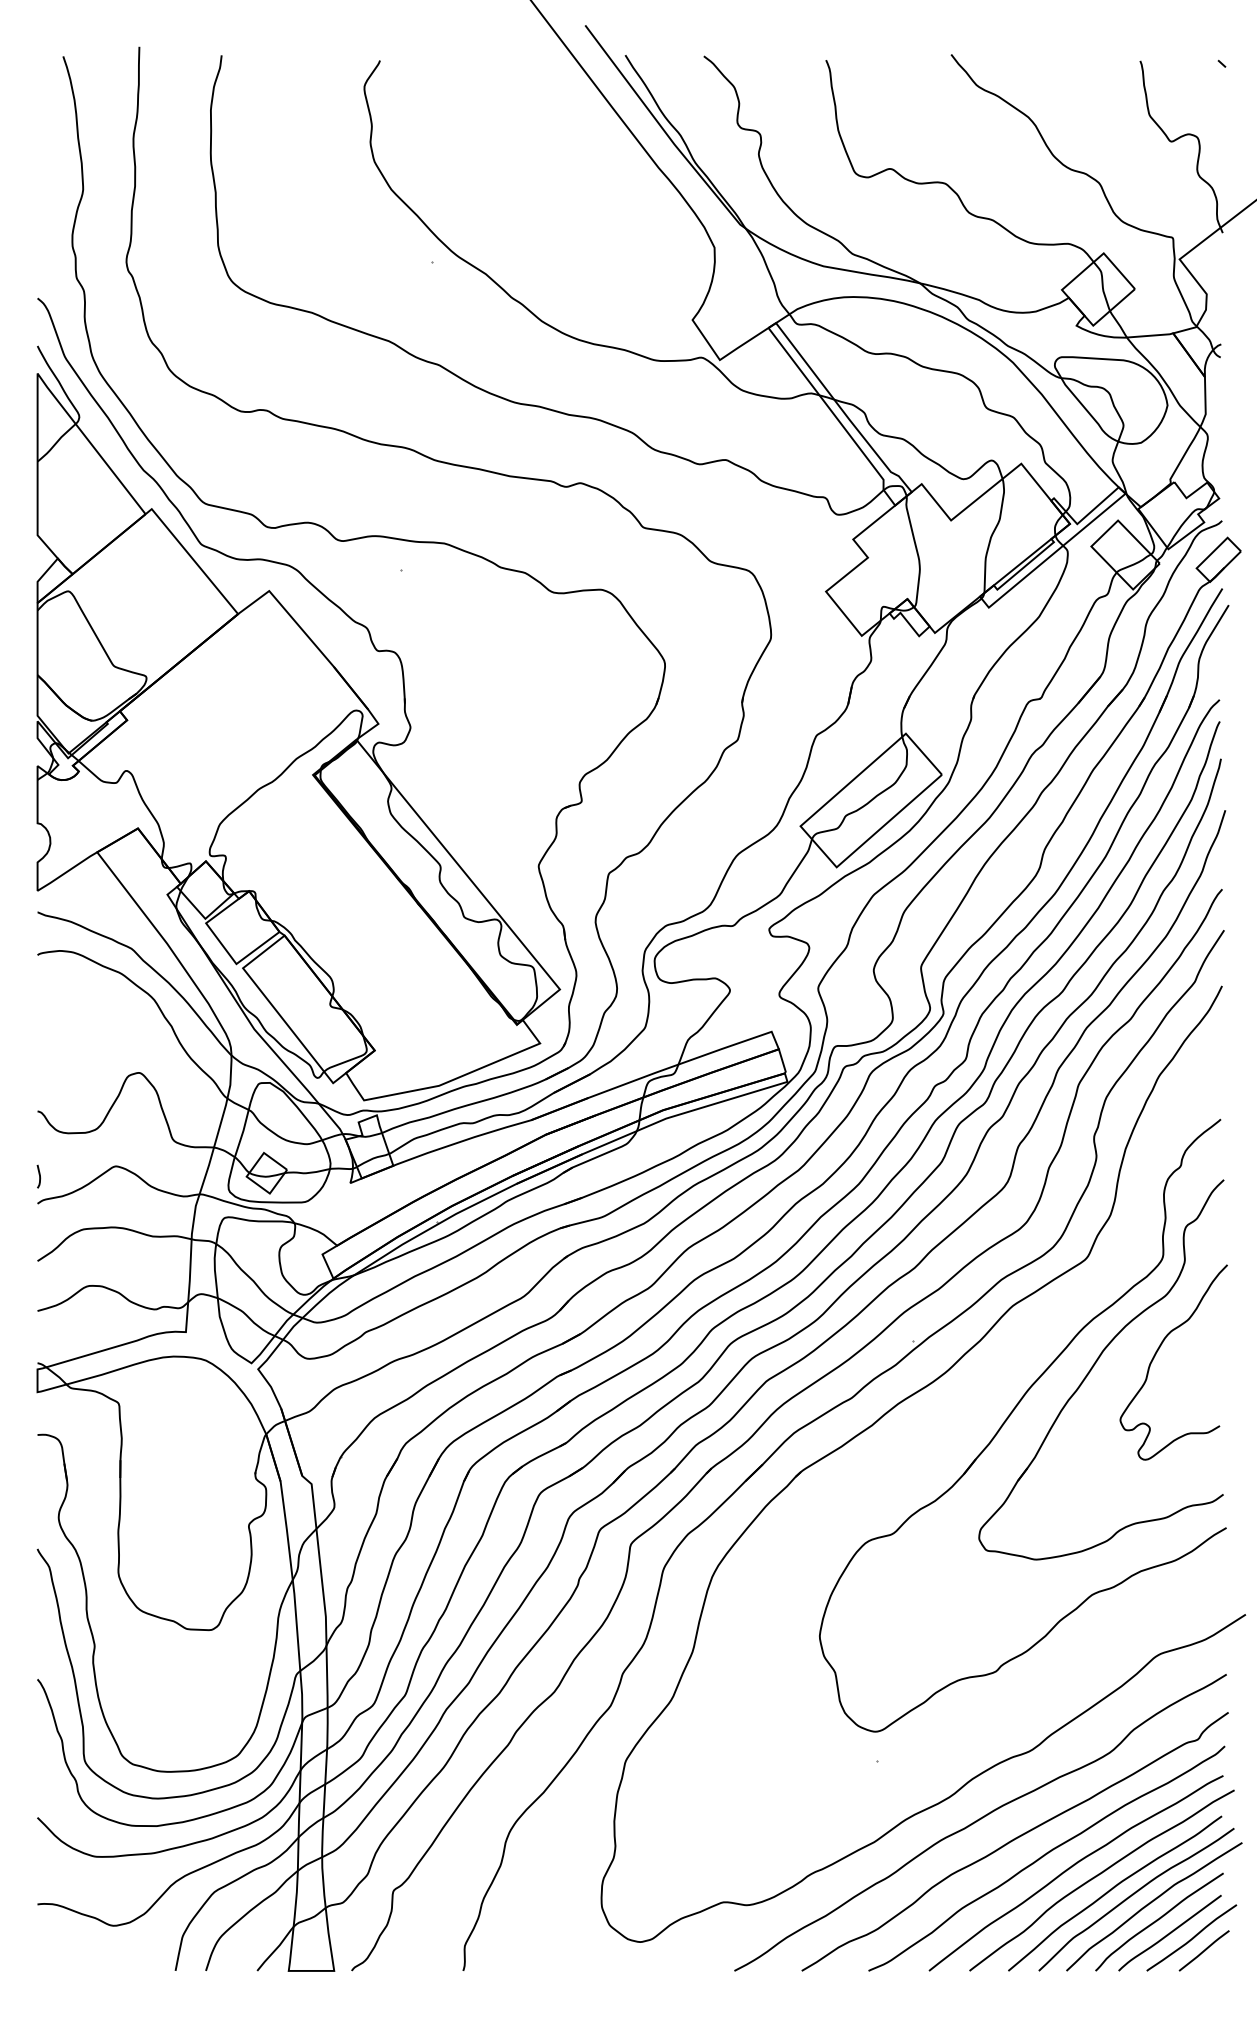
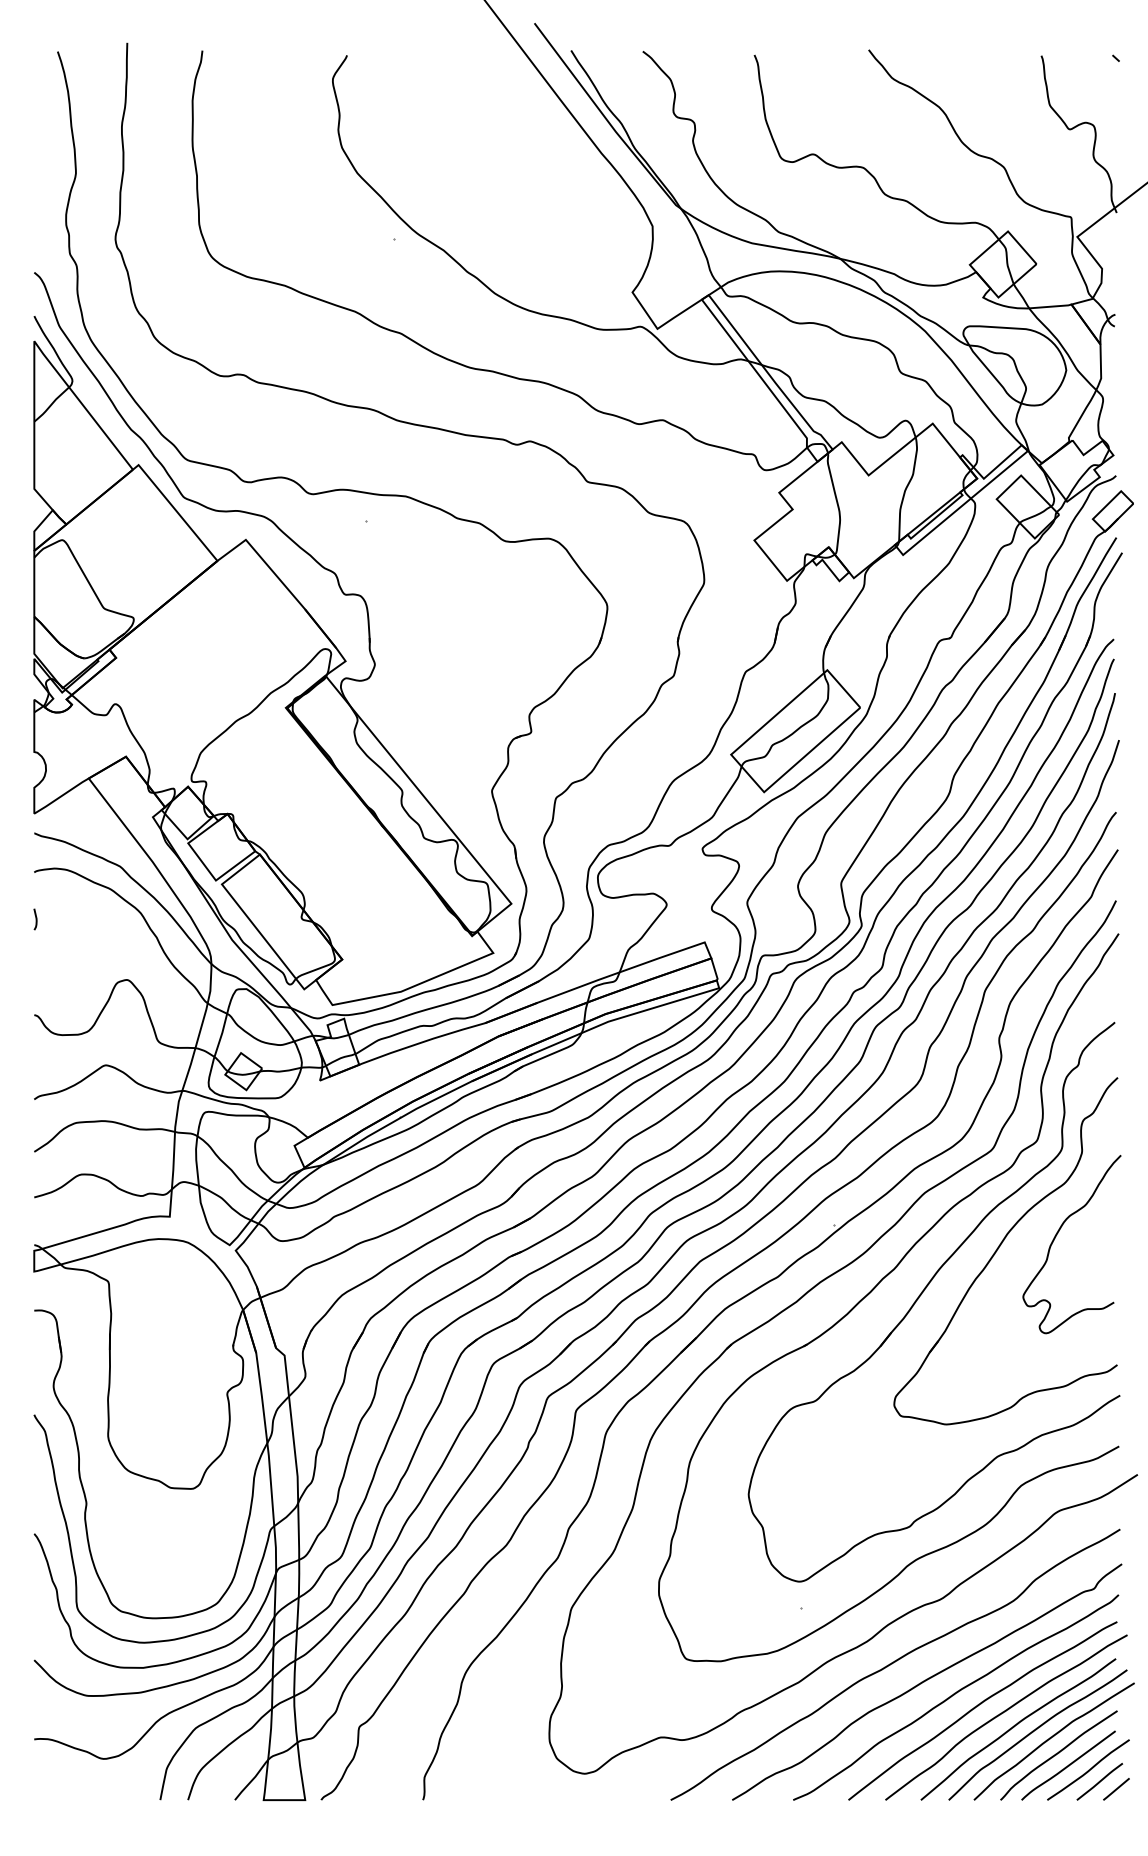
curve: (39, 1176) -> (36, 919), moved
part: (960, 1408) -> (877, 1286), added
line: (1222, 1958) -> (1116, 1788), added

